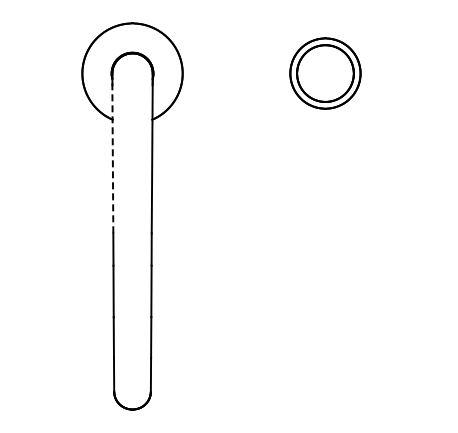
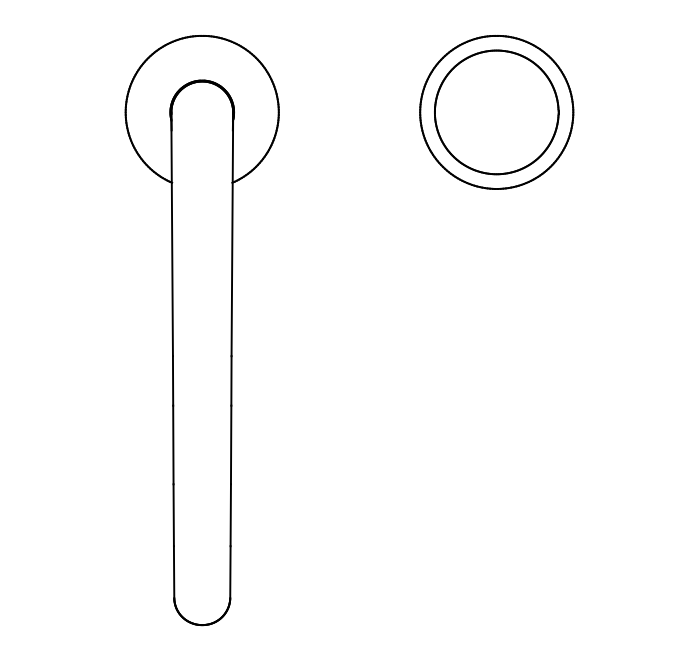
part: (325, 73) -> (496, 112), size x1.43
line: (112, 153) -> (171, 234), dashed -> solid

